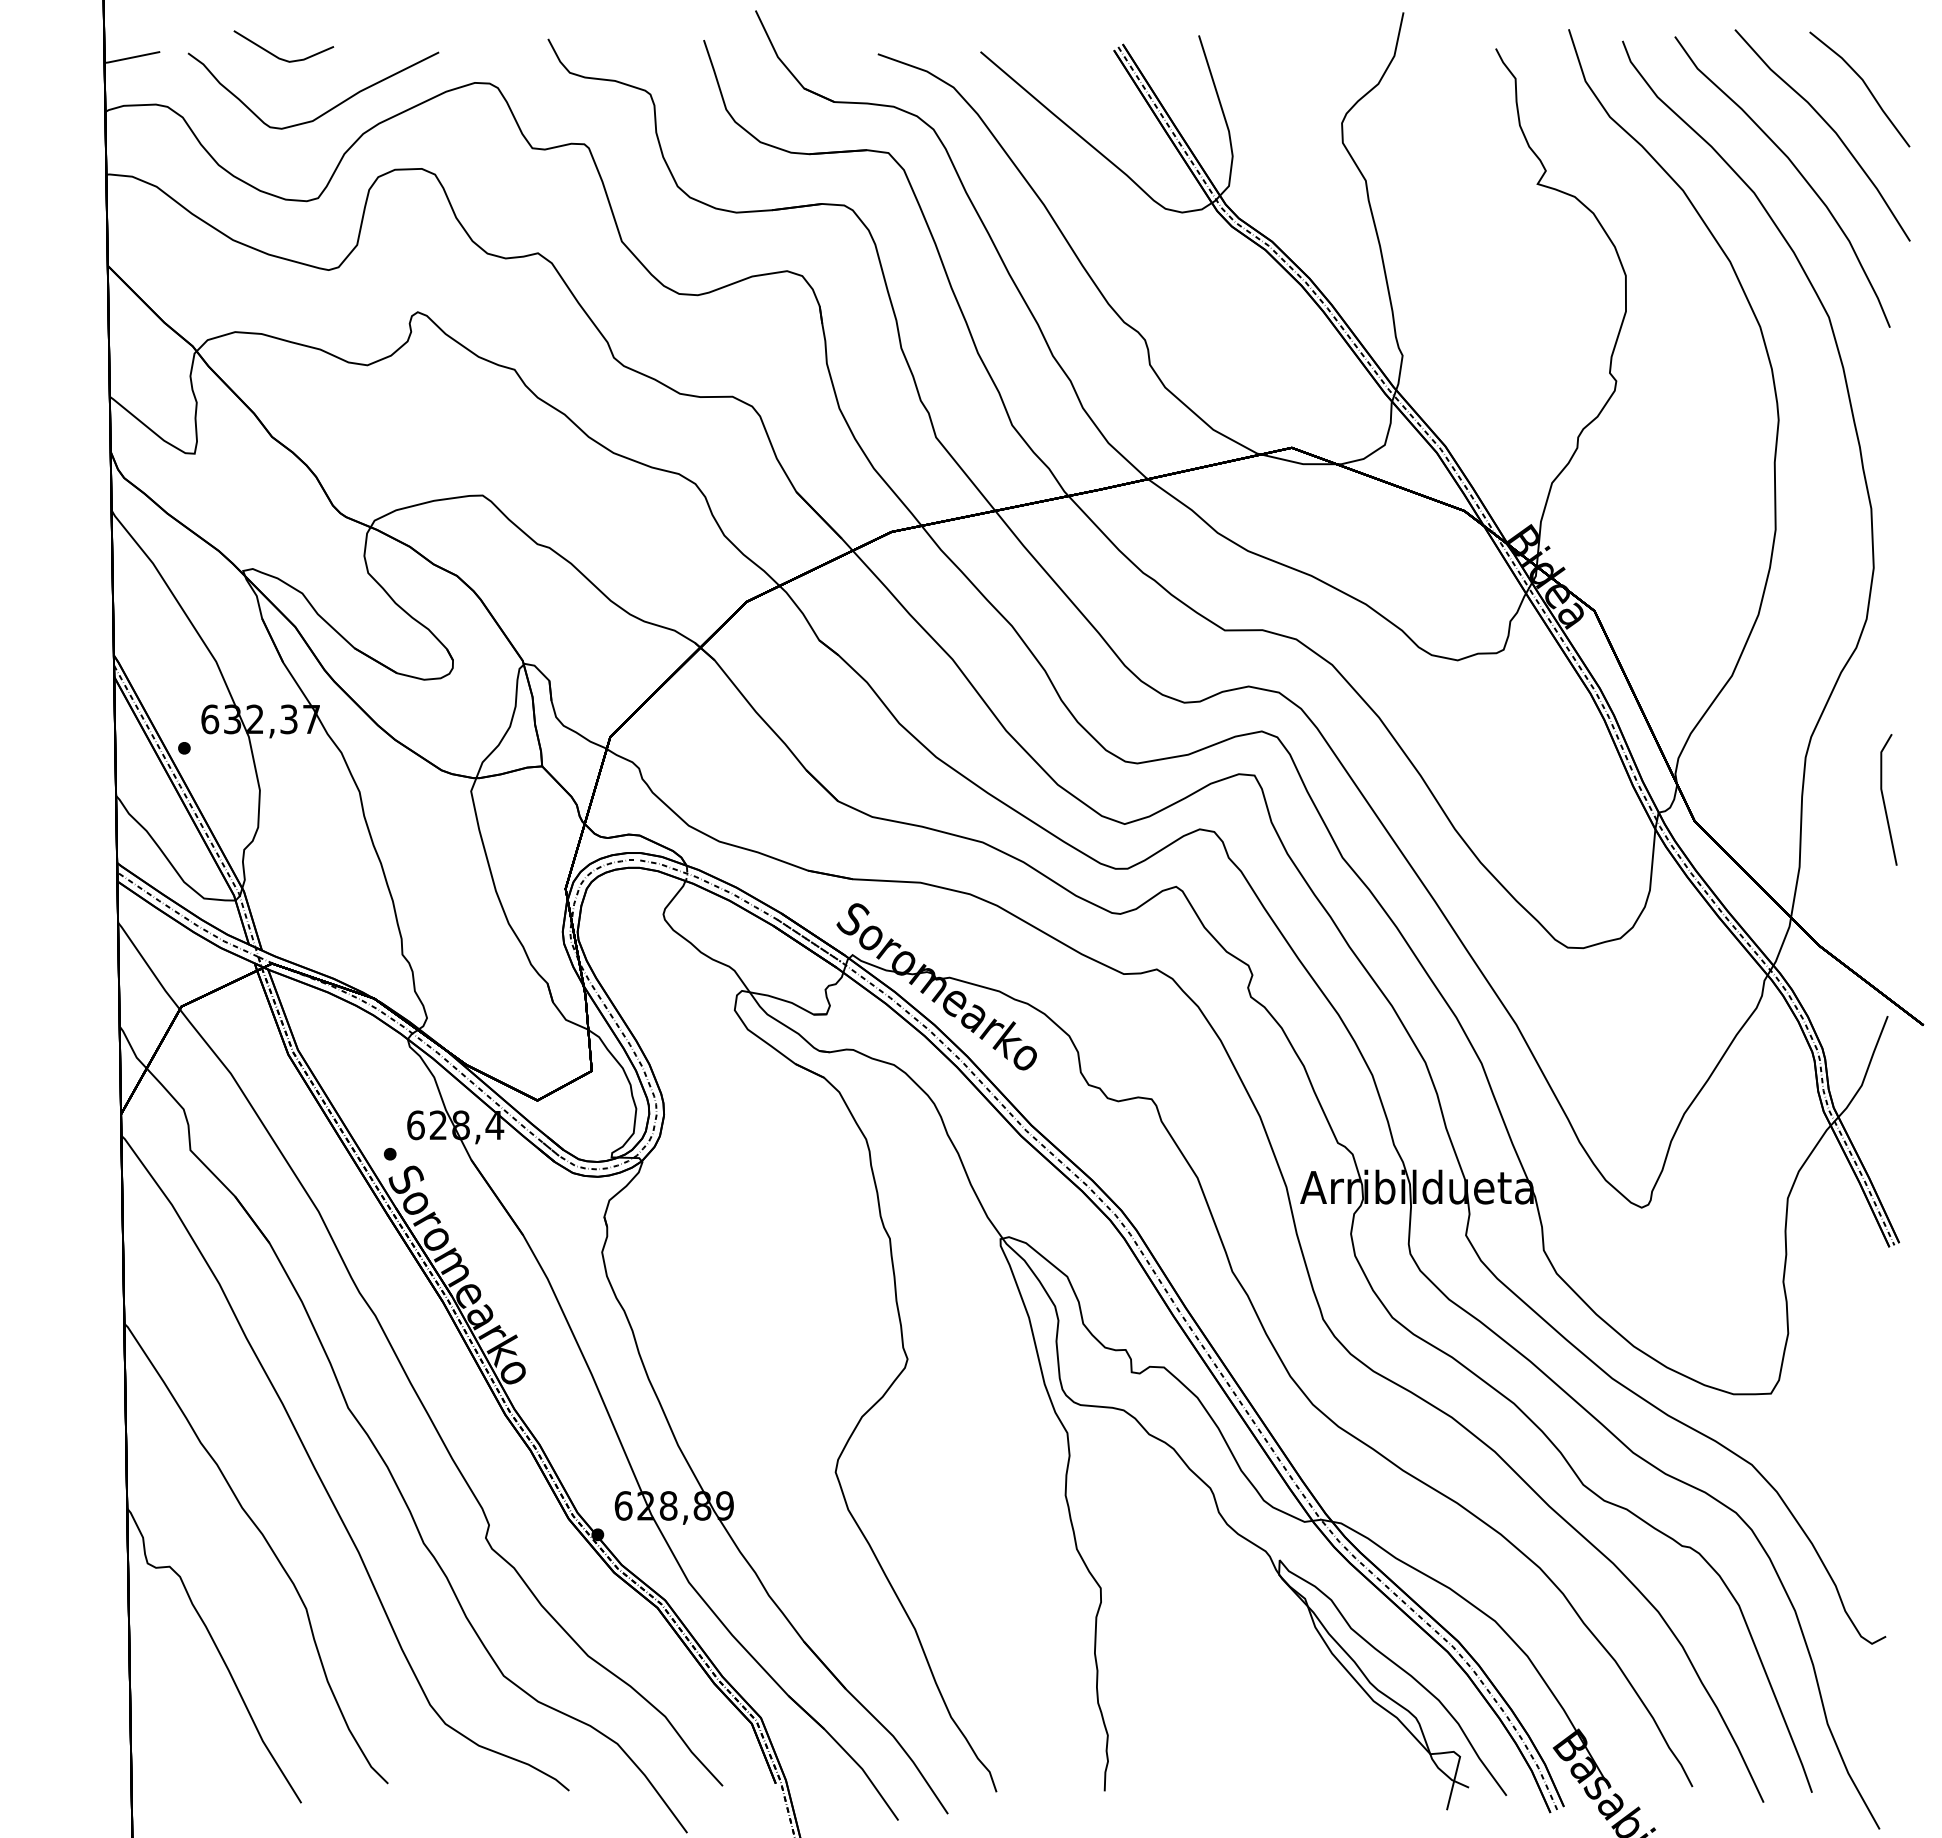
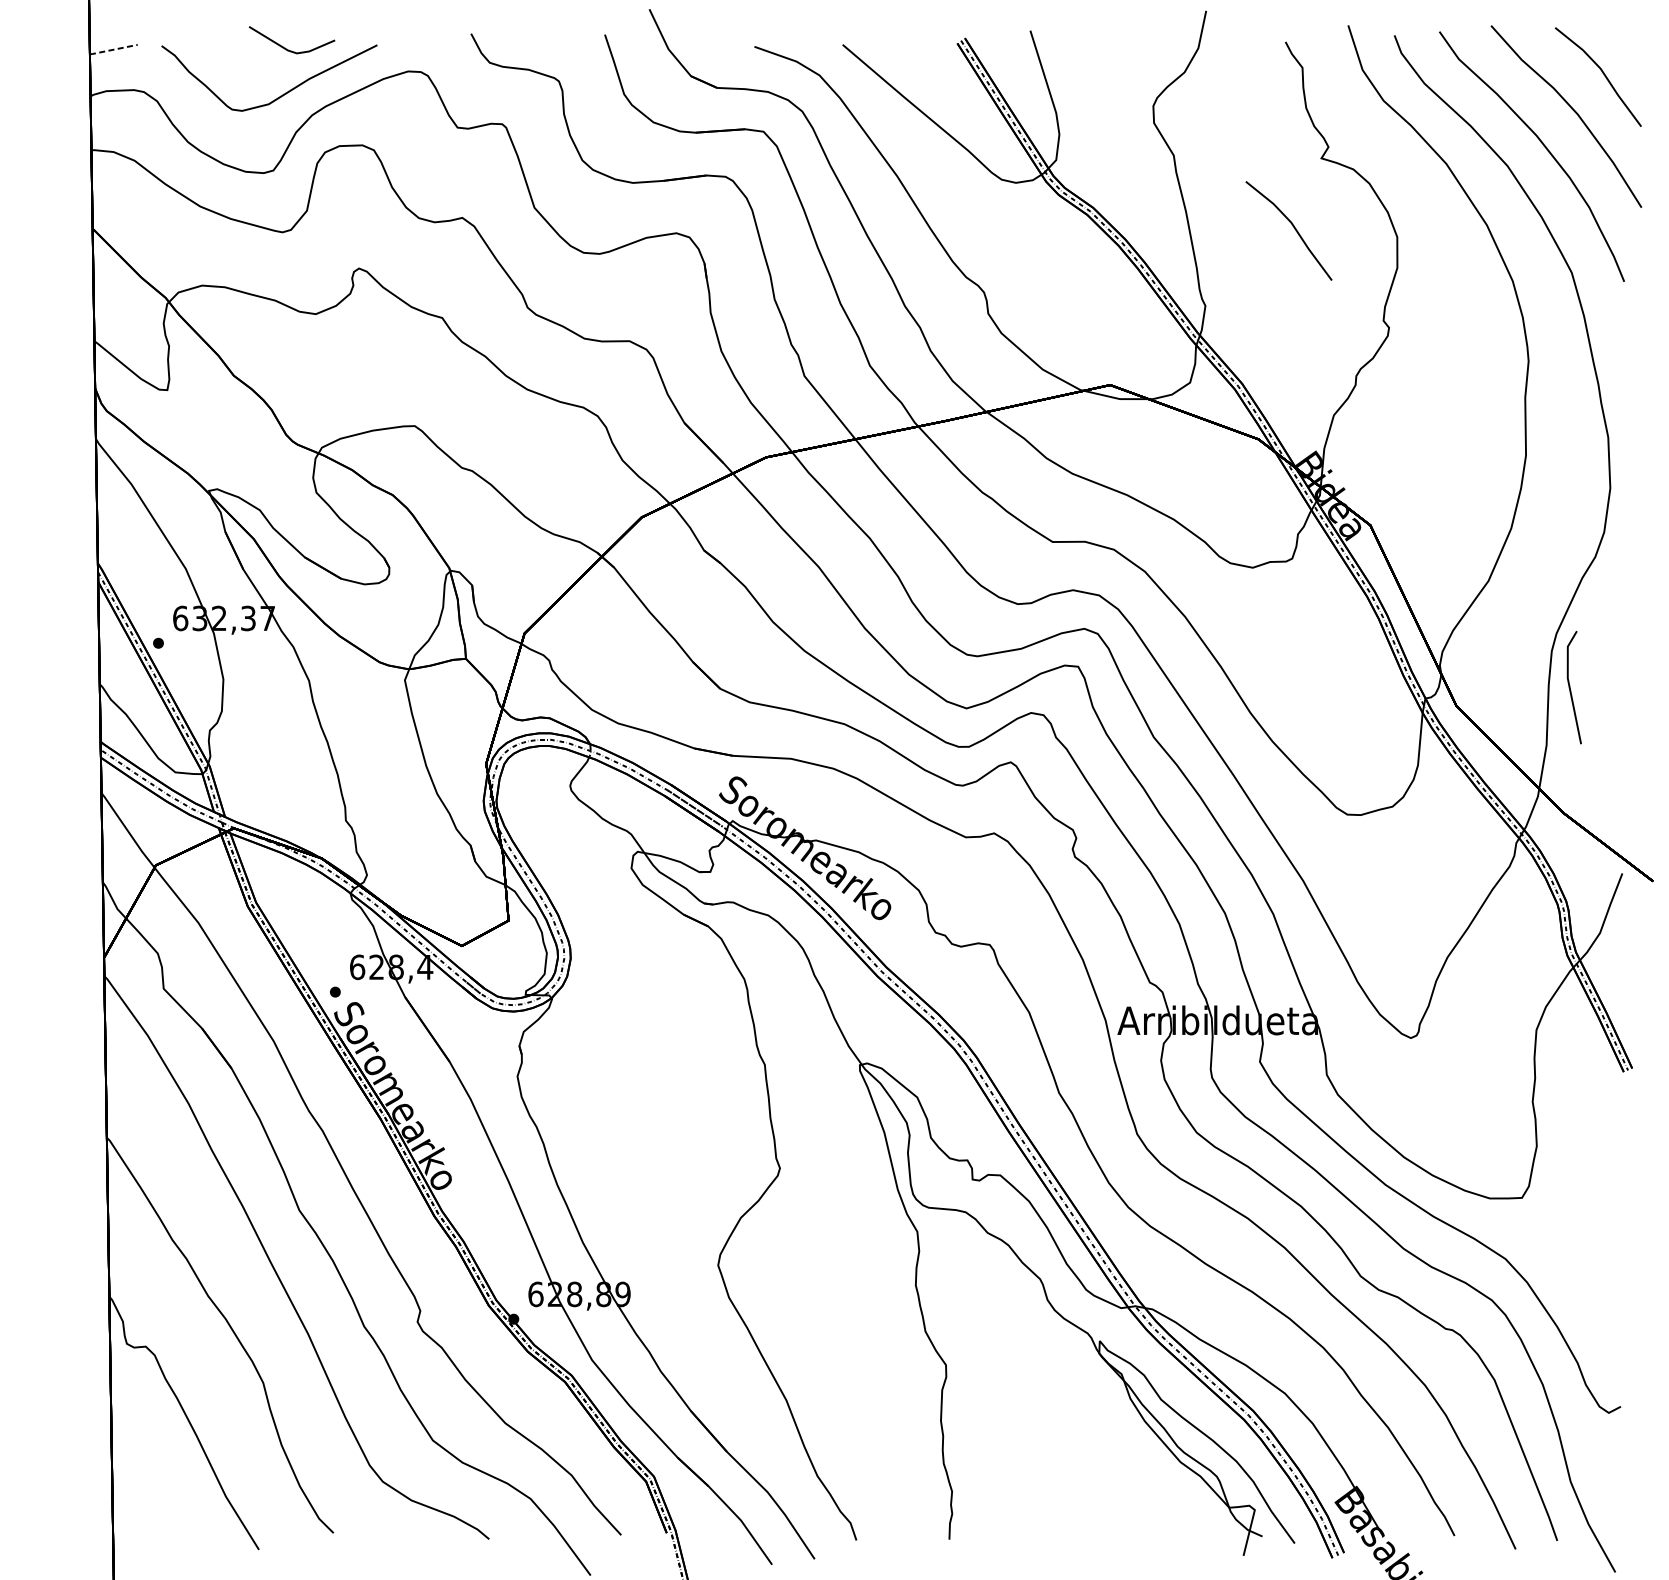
line: (276, 55) -> (285, 47), moved
line: (132, 57) -> (113, 49), solid -> dashed
line: (1505, 265) -> (1293, 228), added
line: (1884, 799) -> (1570, 687), moved

